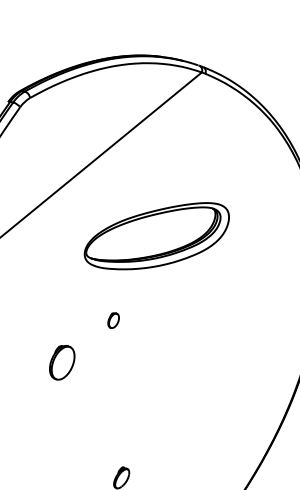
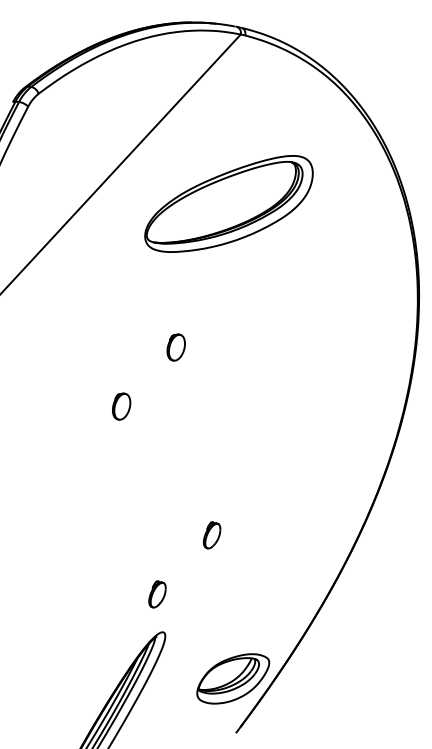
part: (156, 235) -> (228, 203), moved
part: (113, 320) -> (175, 347), size x1.43
part: (62, 362) -> (121, 406), size x0.62

